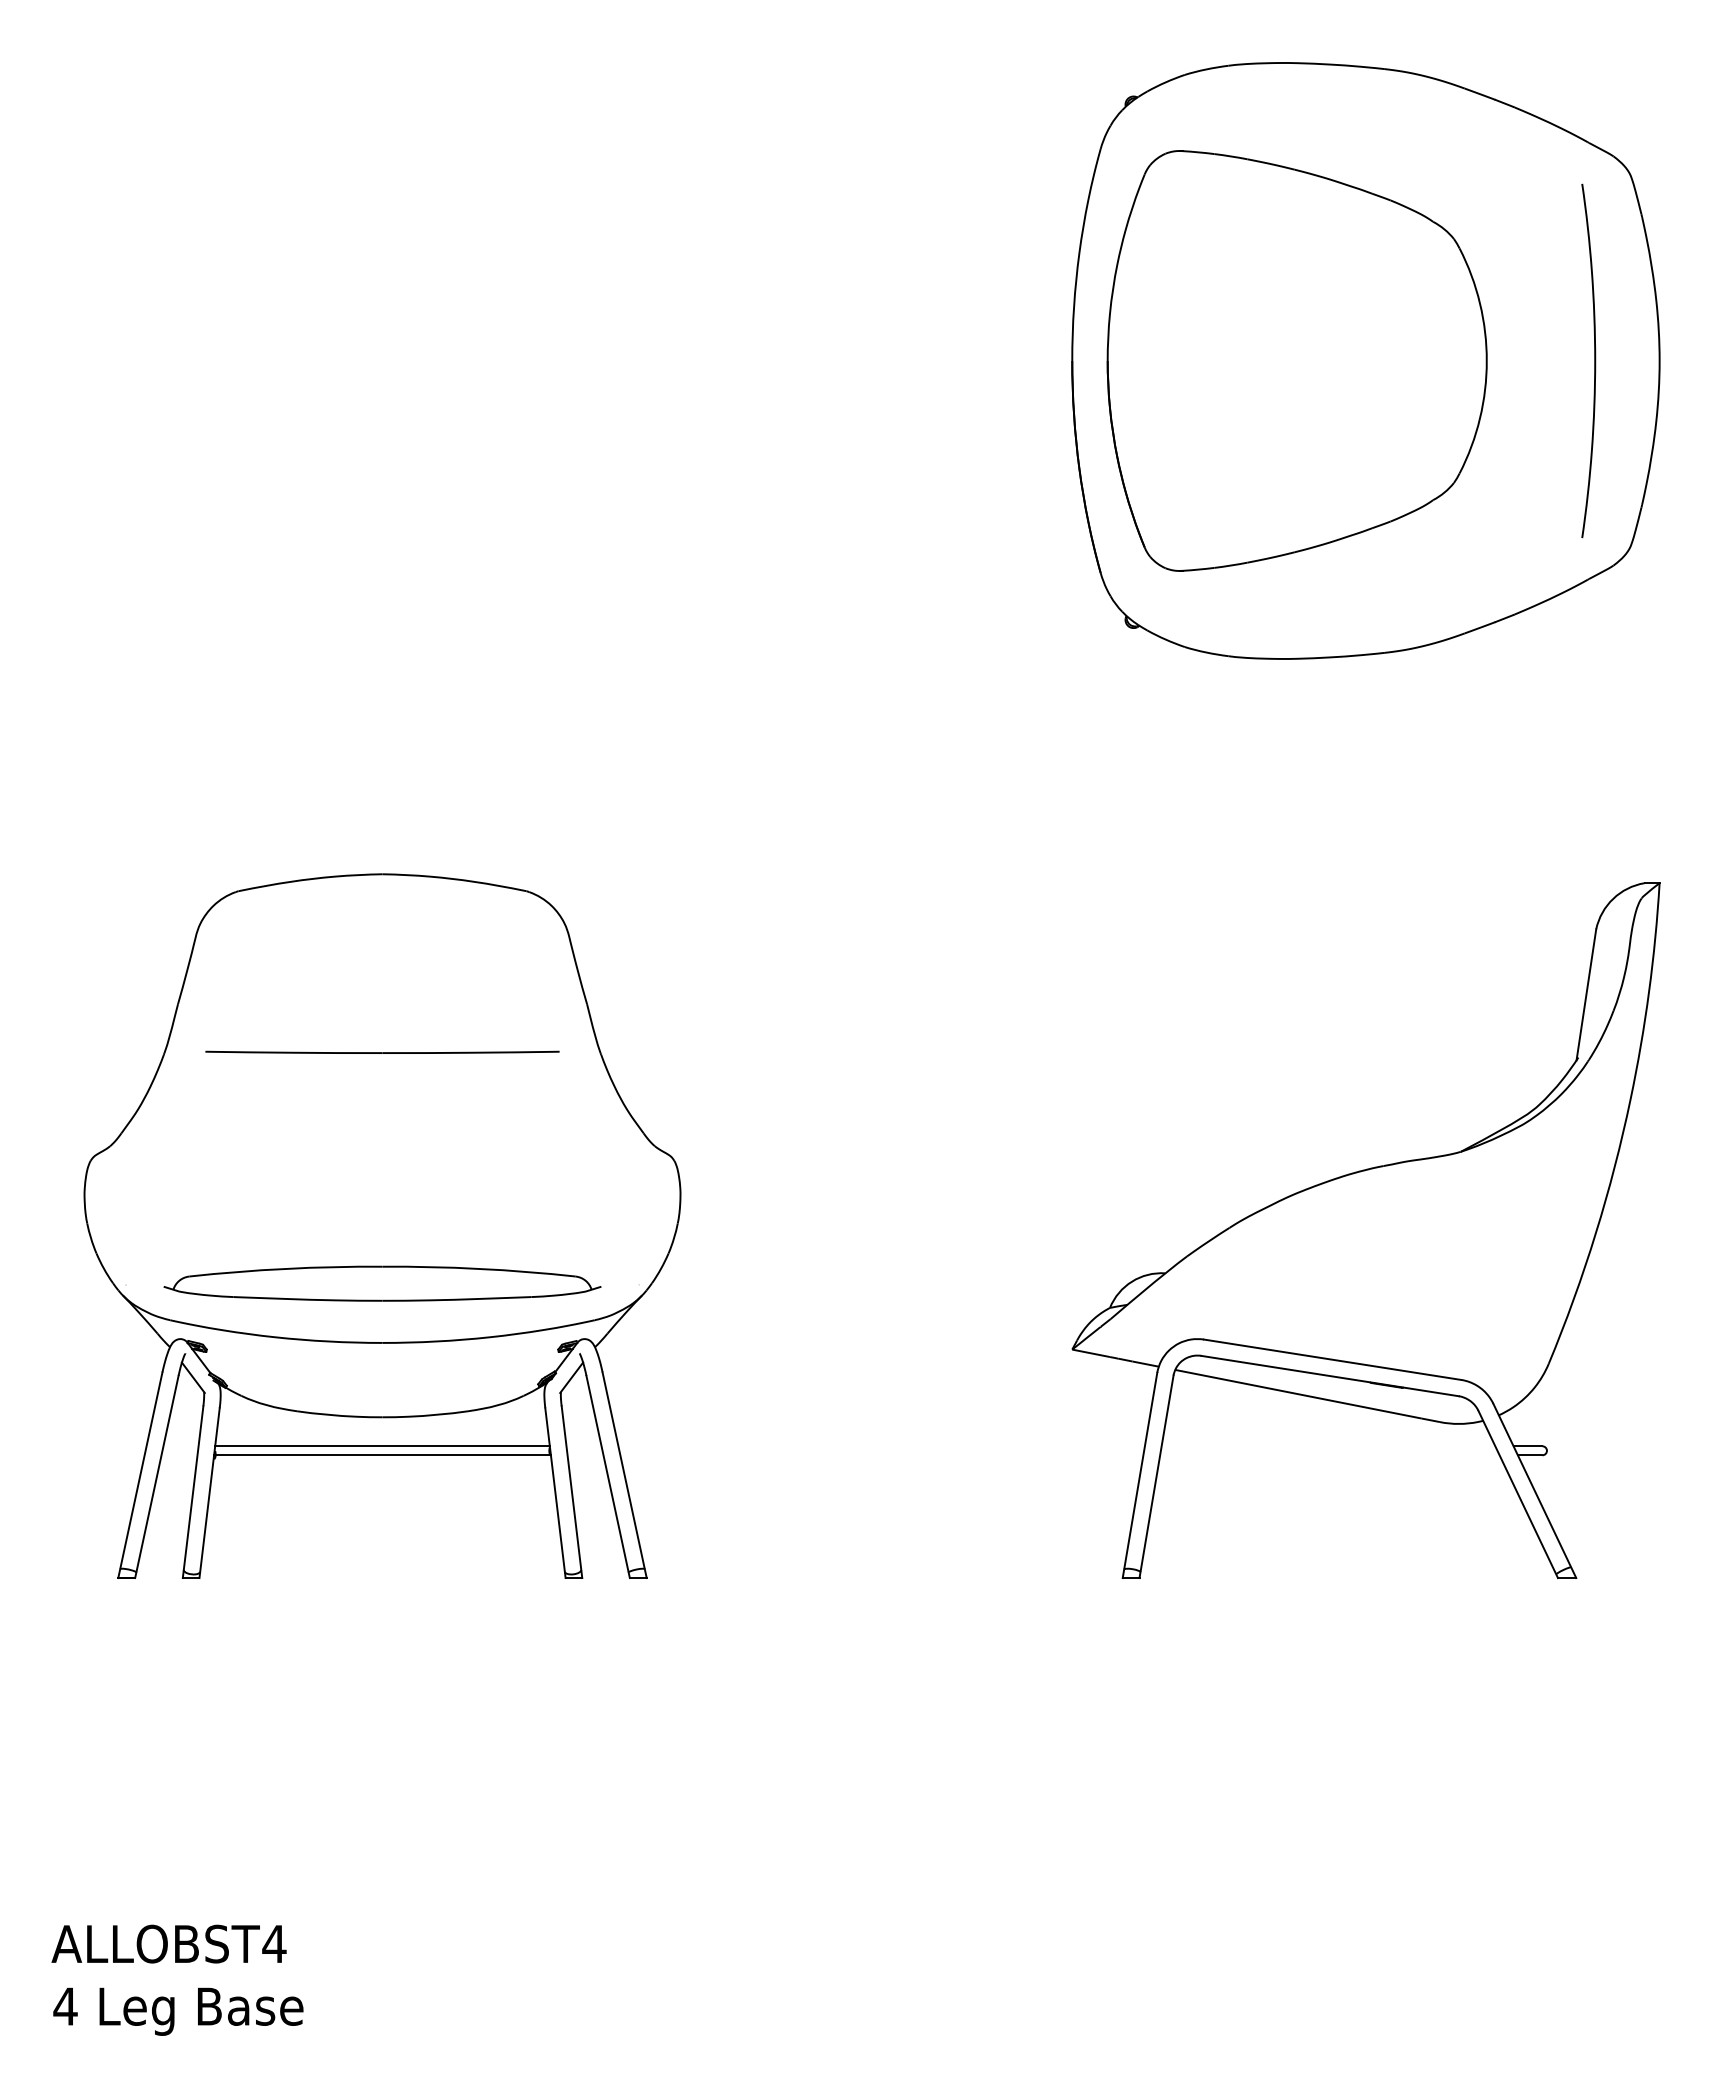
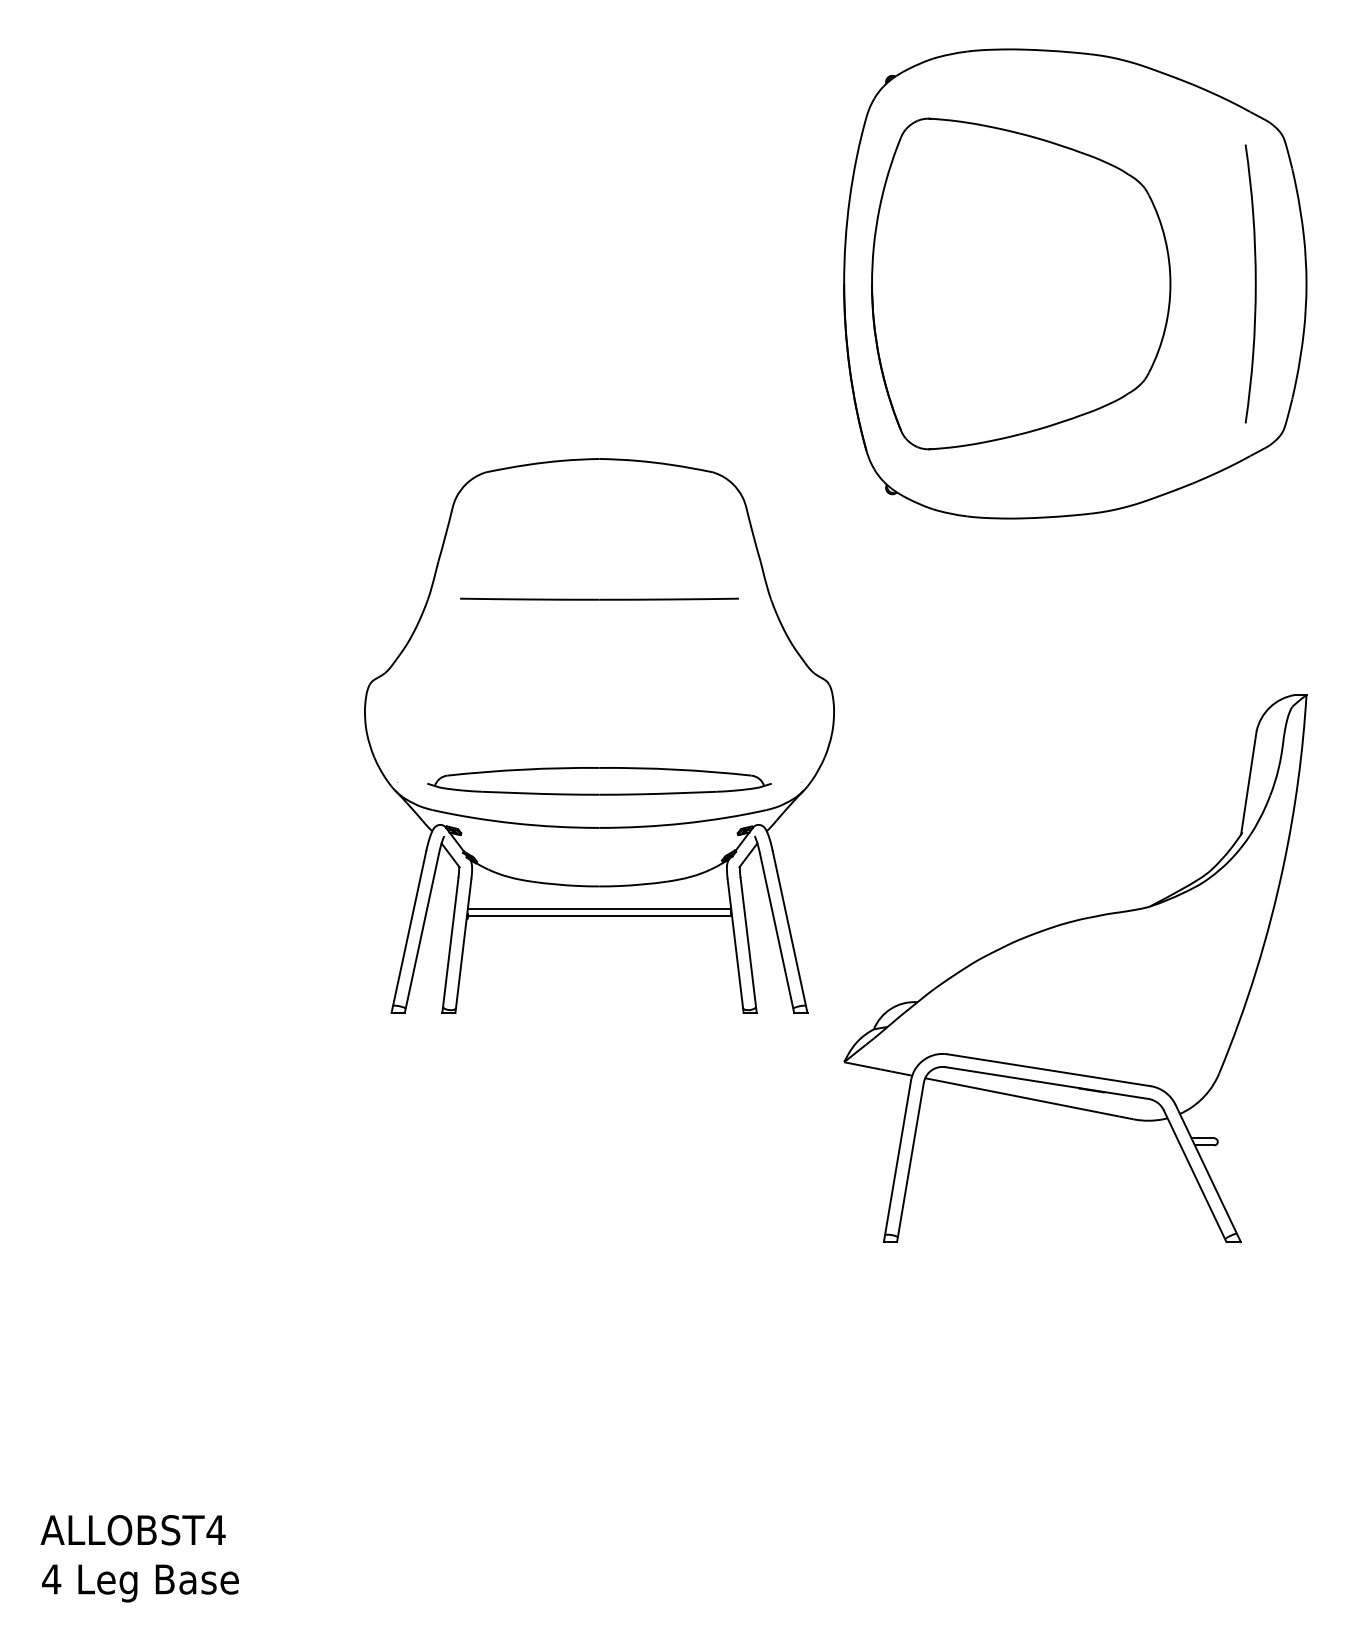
part: (382, 1225) -> (599, 735), moved

